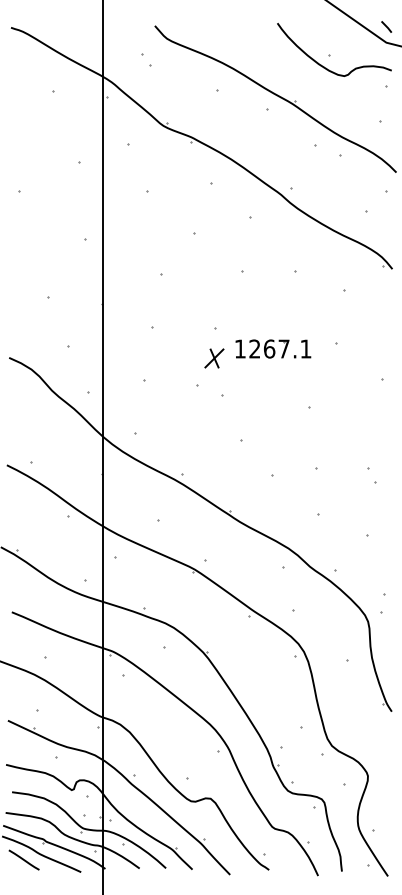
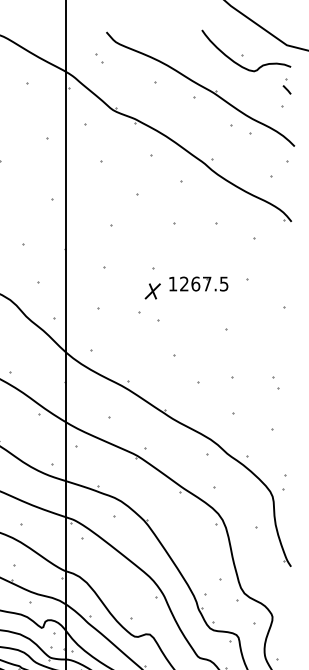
line: (386, 26) -> (286, 89), moved
text: (305, 348) -> (223, 283), 1267.1 -> 1267.5

